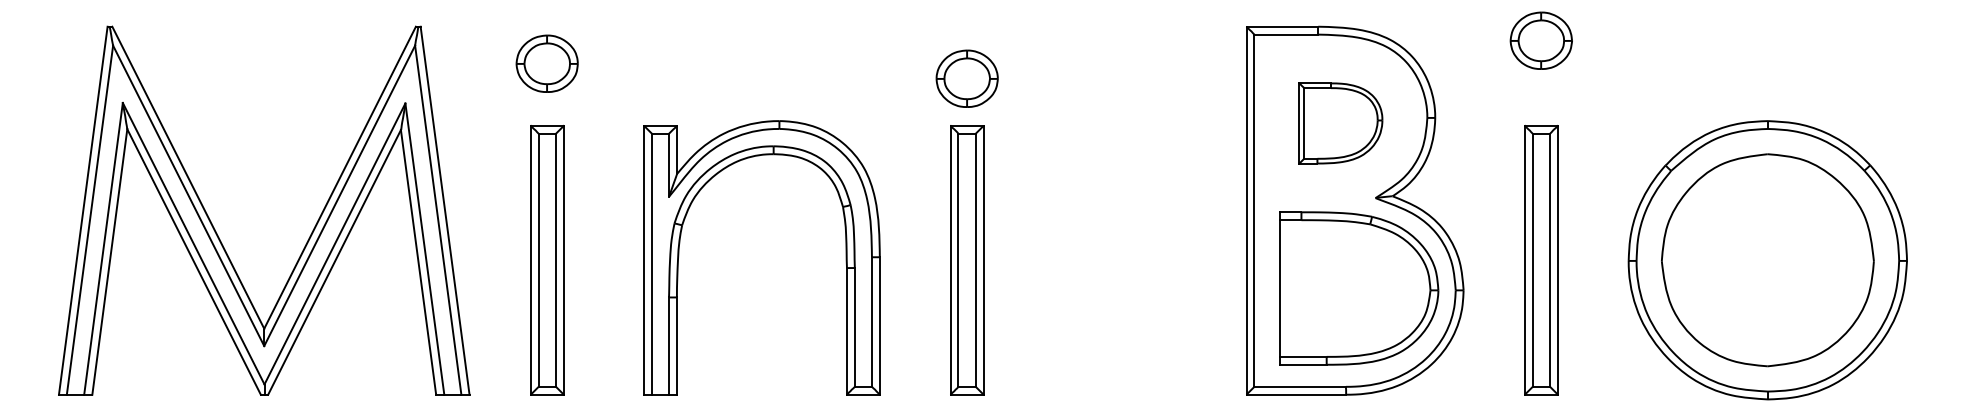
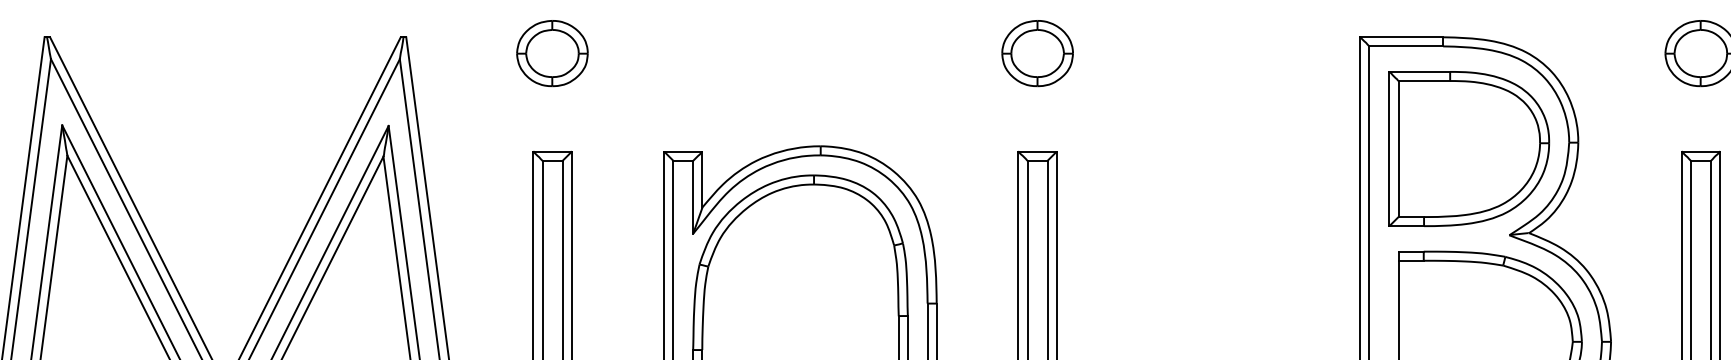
part: (546, 63) -> (551, 53), moved
part: (966, 78) -> (1036, 53), moved
part: (1340, 123) -> (1468, 149), size x1.67

